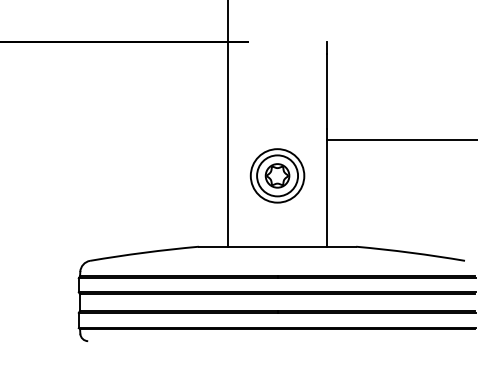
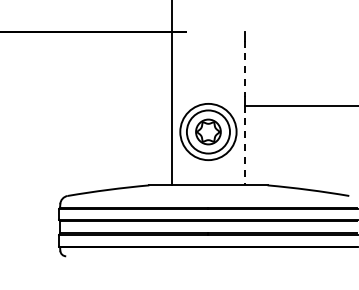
line: (326, 92) -> (245, 69), solid -> dashed
part: (277, 176) -> (208, 132), size x1.4
line: (326, 193) -> (245, 145), solid -> dashed

